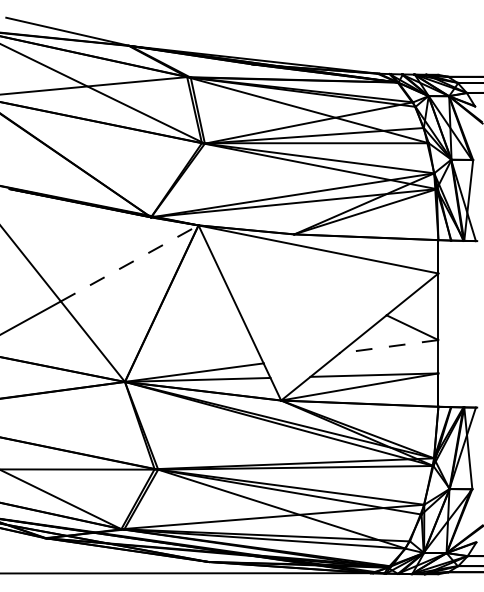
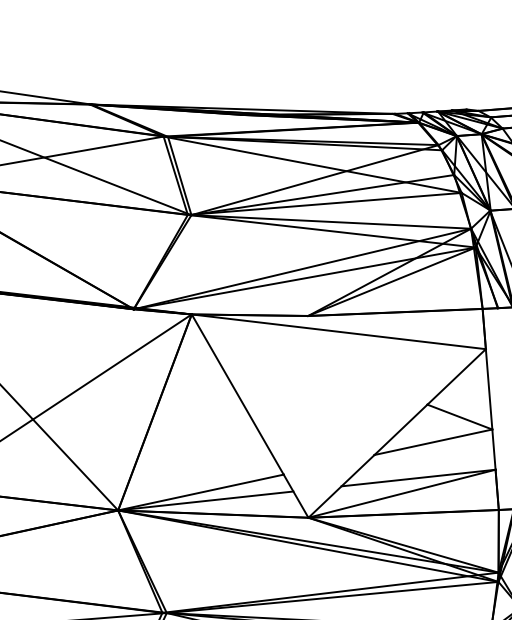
line: (129, 263) -> (112, 367), dashed -> solid
line: (389, 346) -> (433, 442), dashed -> solid

